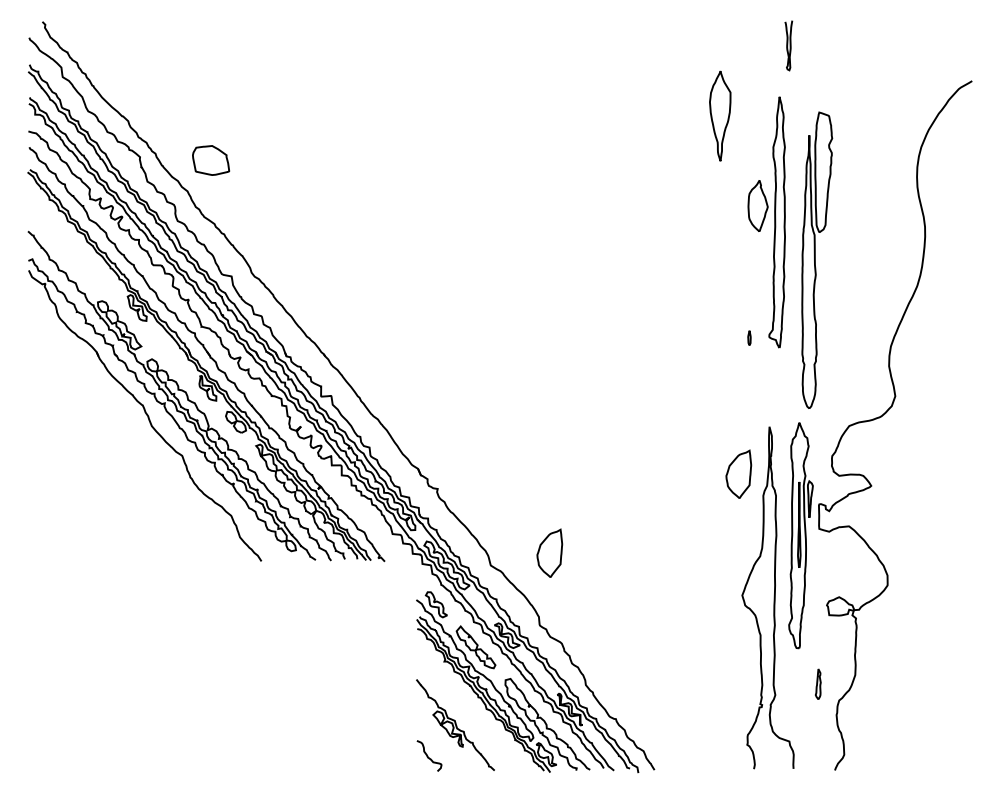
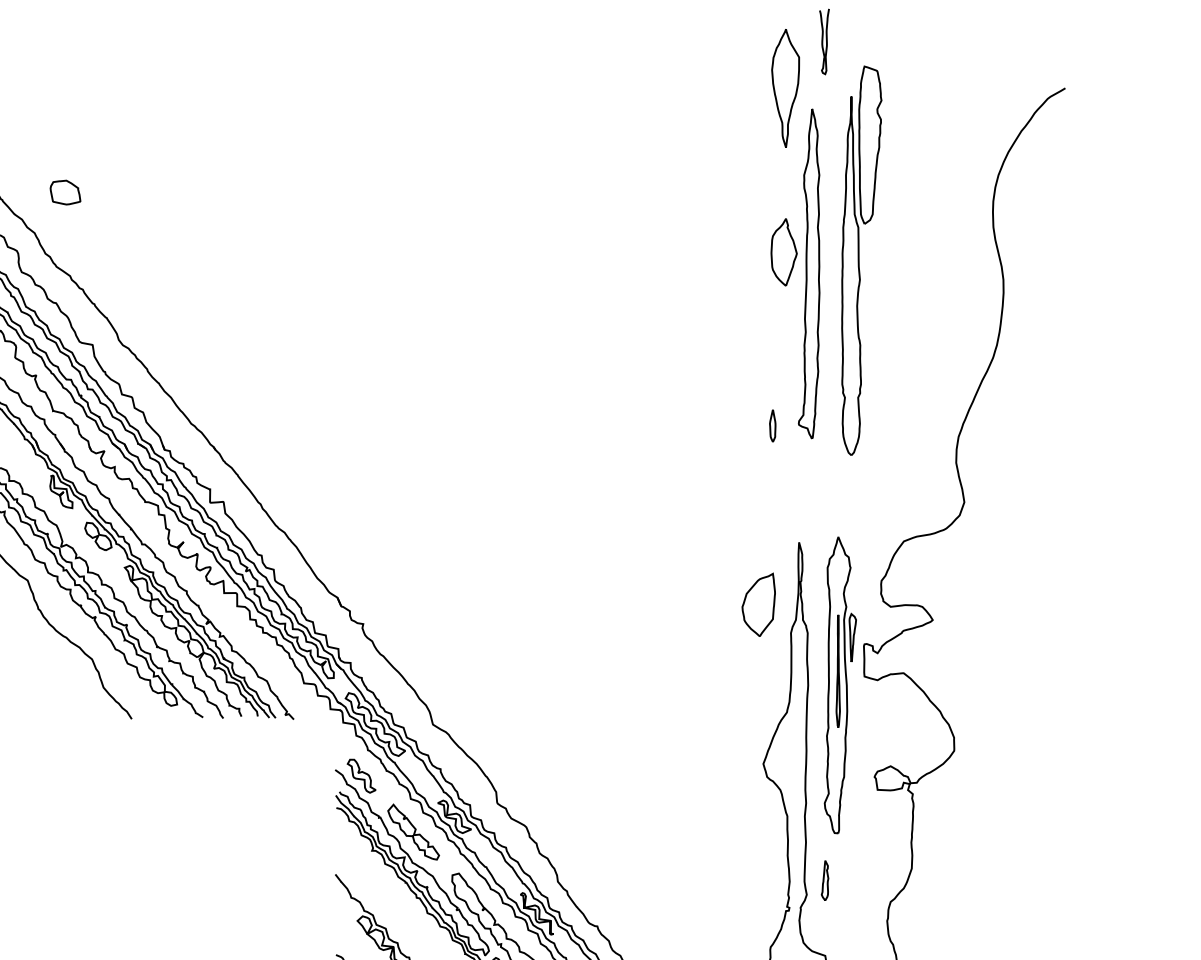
part: (720, 115) -> (785, 87), moved
part: (210, 160) -> (64, 192), size x0.62
part: (817, 259) -> (862, 259), moved
part: (749, 337) -> (772, 425), size x1.67
part: (549, 552) -> (510, 707), removed
part: (818, 683) -> (825, 879), moved

